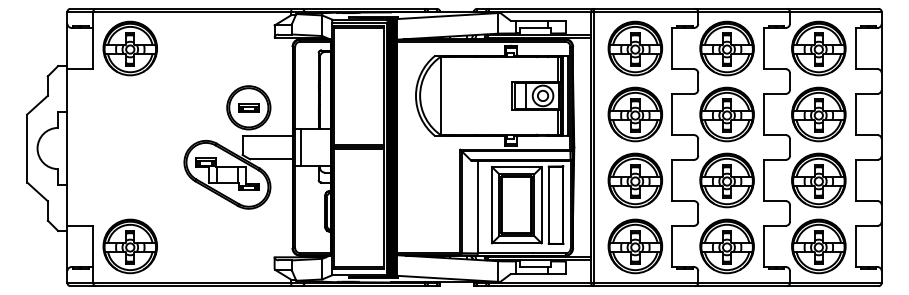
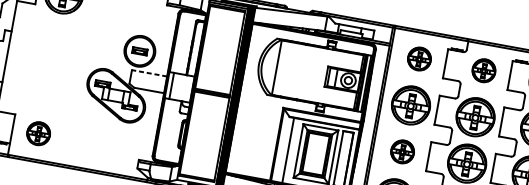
part: (635, 48) -> (419, 59), size x0.6
part: (726, 48) -> (483, 70), size x0.6
line: (267, 135) -> (149, 73), solid -> dashed
part: (635, 180) -> (402, 151), size x0.6
part: (129, 246) -> (38, 133), size x0.6

